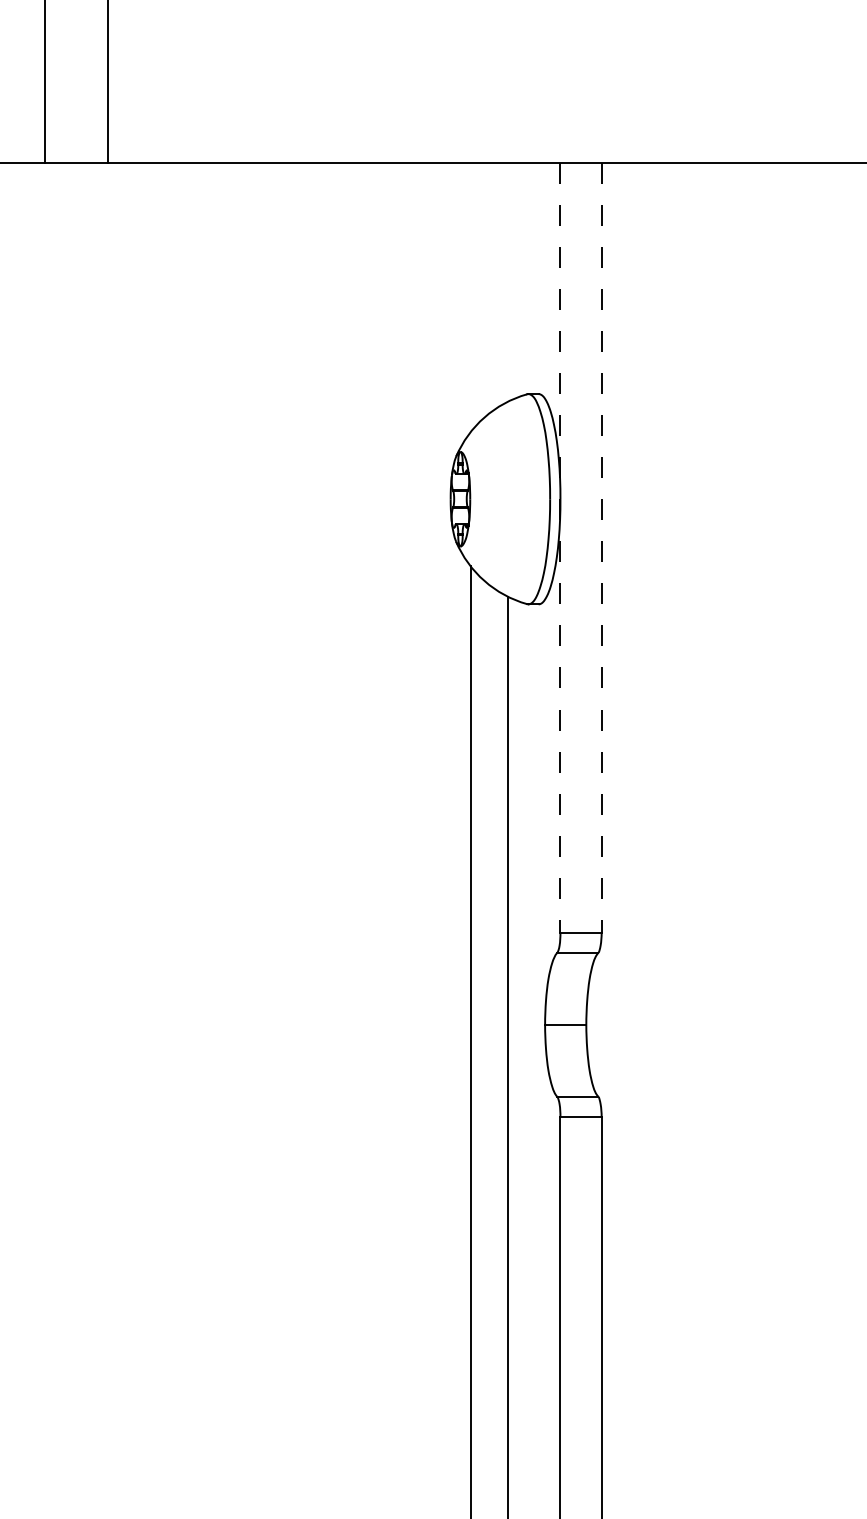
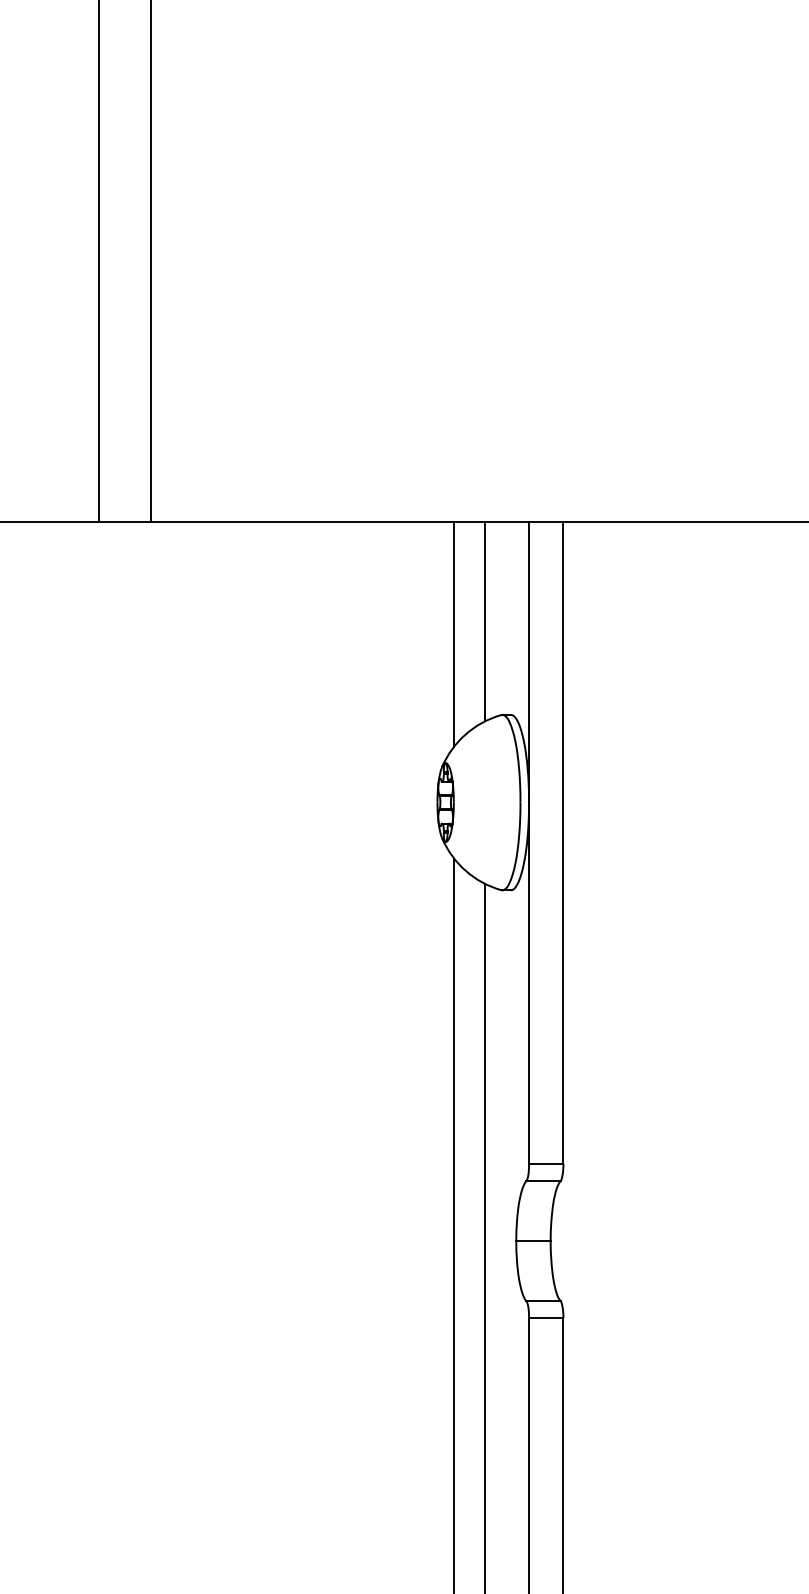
line: (508, 282) -> (485, 621), added
line: (471, 296) -> (454, 633), added
line: (560, 548) -> (529, 843), dashed -> solid
line: (601, 548) -> (563, 843), dashed -> solid

